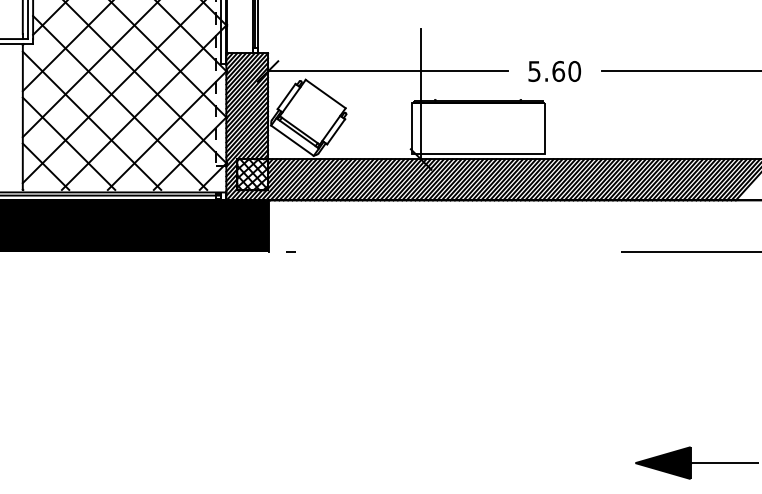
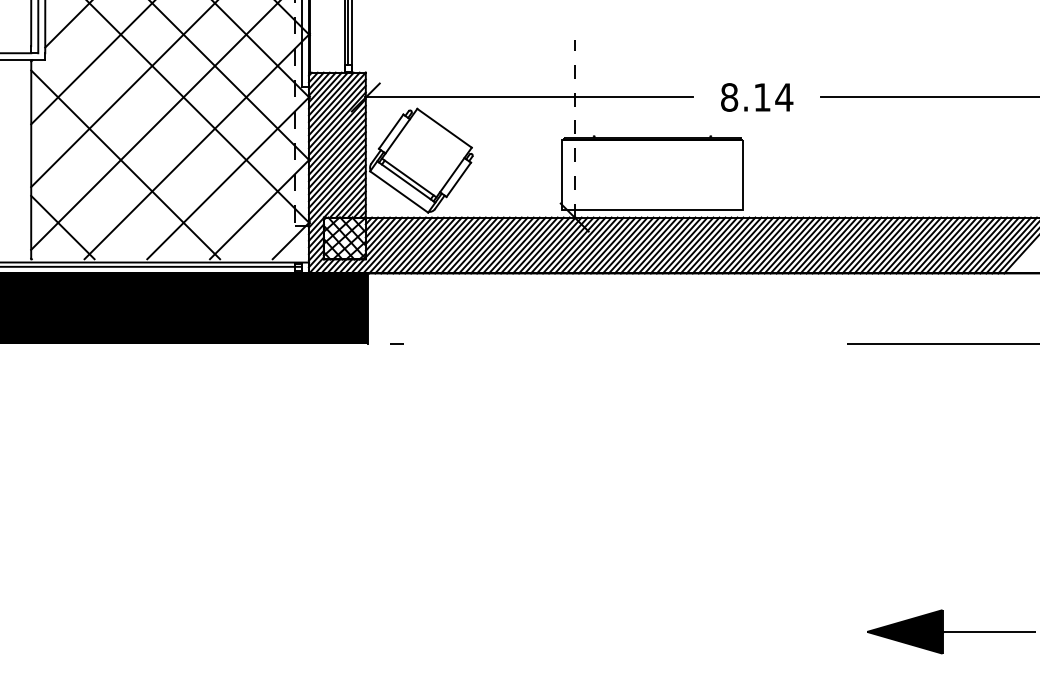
text: (555, 71) -> (757, 97), 5.60 -> 8.14
line: (420, 94) -> (574, 128), solid -> dashed
line: (119, 103) -> (163, 140), removed
line: (69, 144) -> (94, 196), removed

